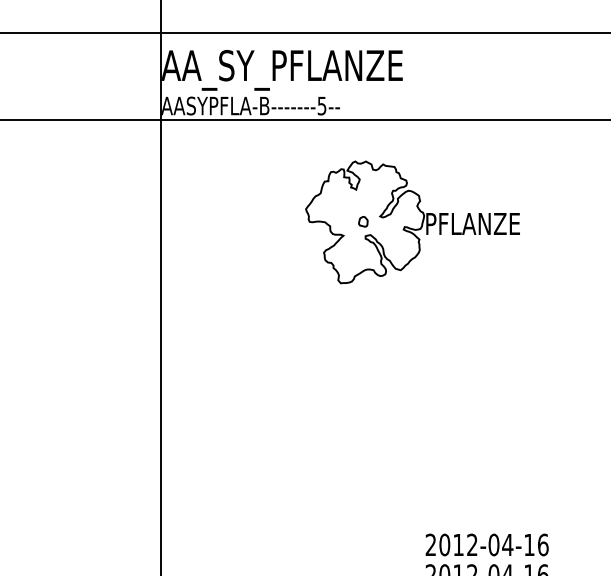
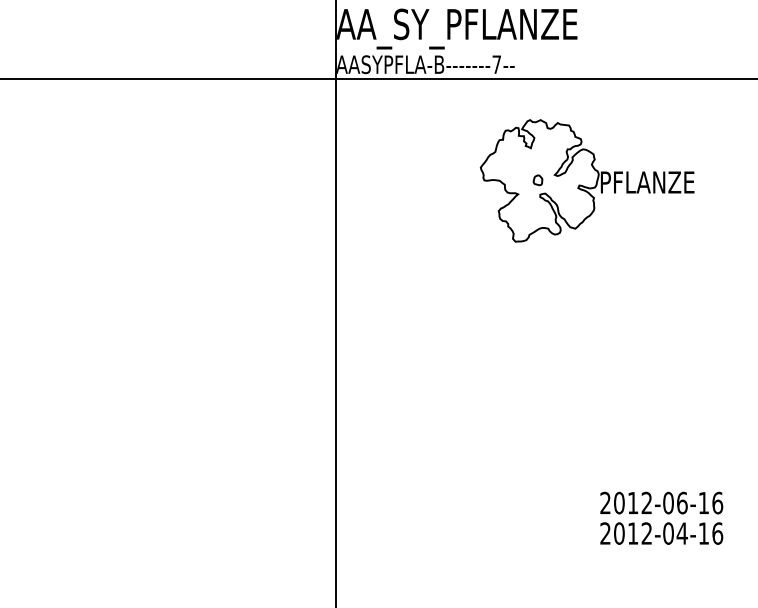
text: (321, 105) -> (496, 64), AASYPFLA-B-------5-- -> AASYPFLA-B-------7--
text: (507, 544) -> (681, 502), 2012-04-16 -> 2012-06-16

